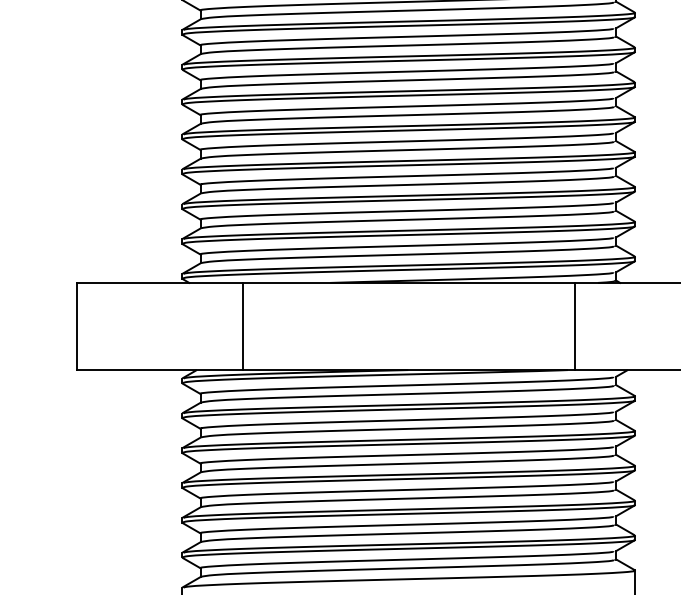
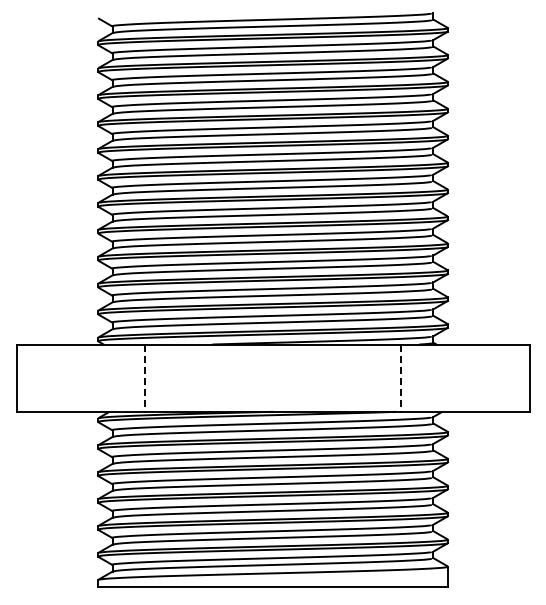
line: (242, 326) -> (144, 378), solid -> dashed
line: (574, 326) -> (401, 378), solid -> dashed

